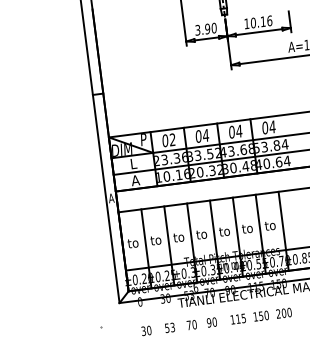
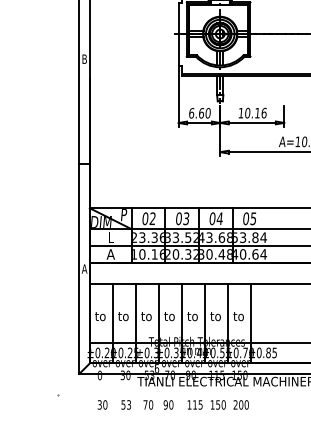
text: (202, 29) -> (196, 113), 3.90 -> 6.60
text: (272, 126) -> (253, 218), 04 -> 05
text: (206, 135) -> (186, 218), 04 -> 03

